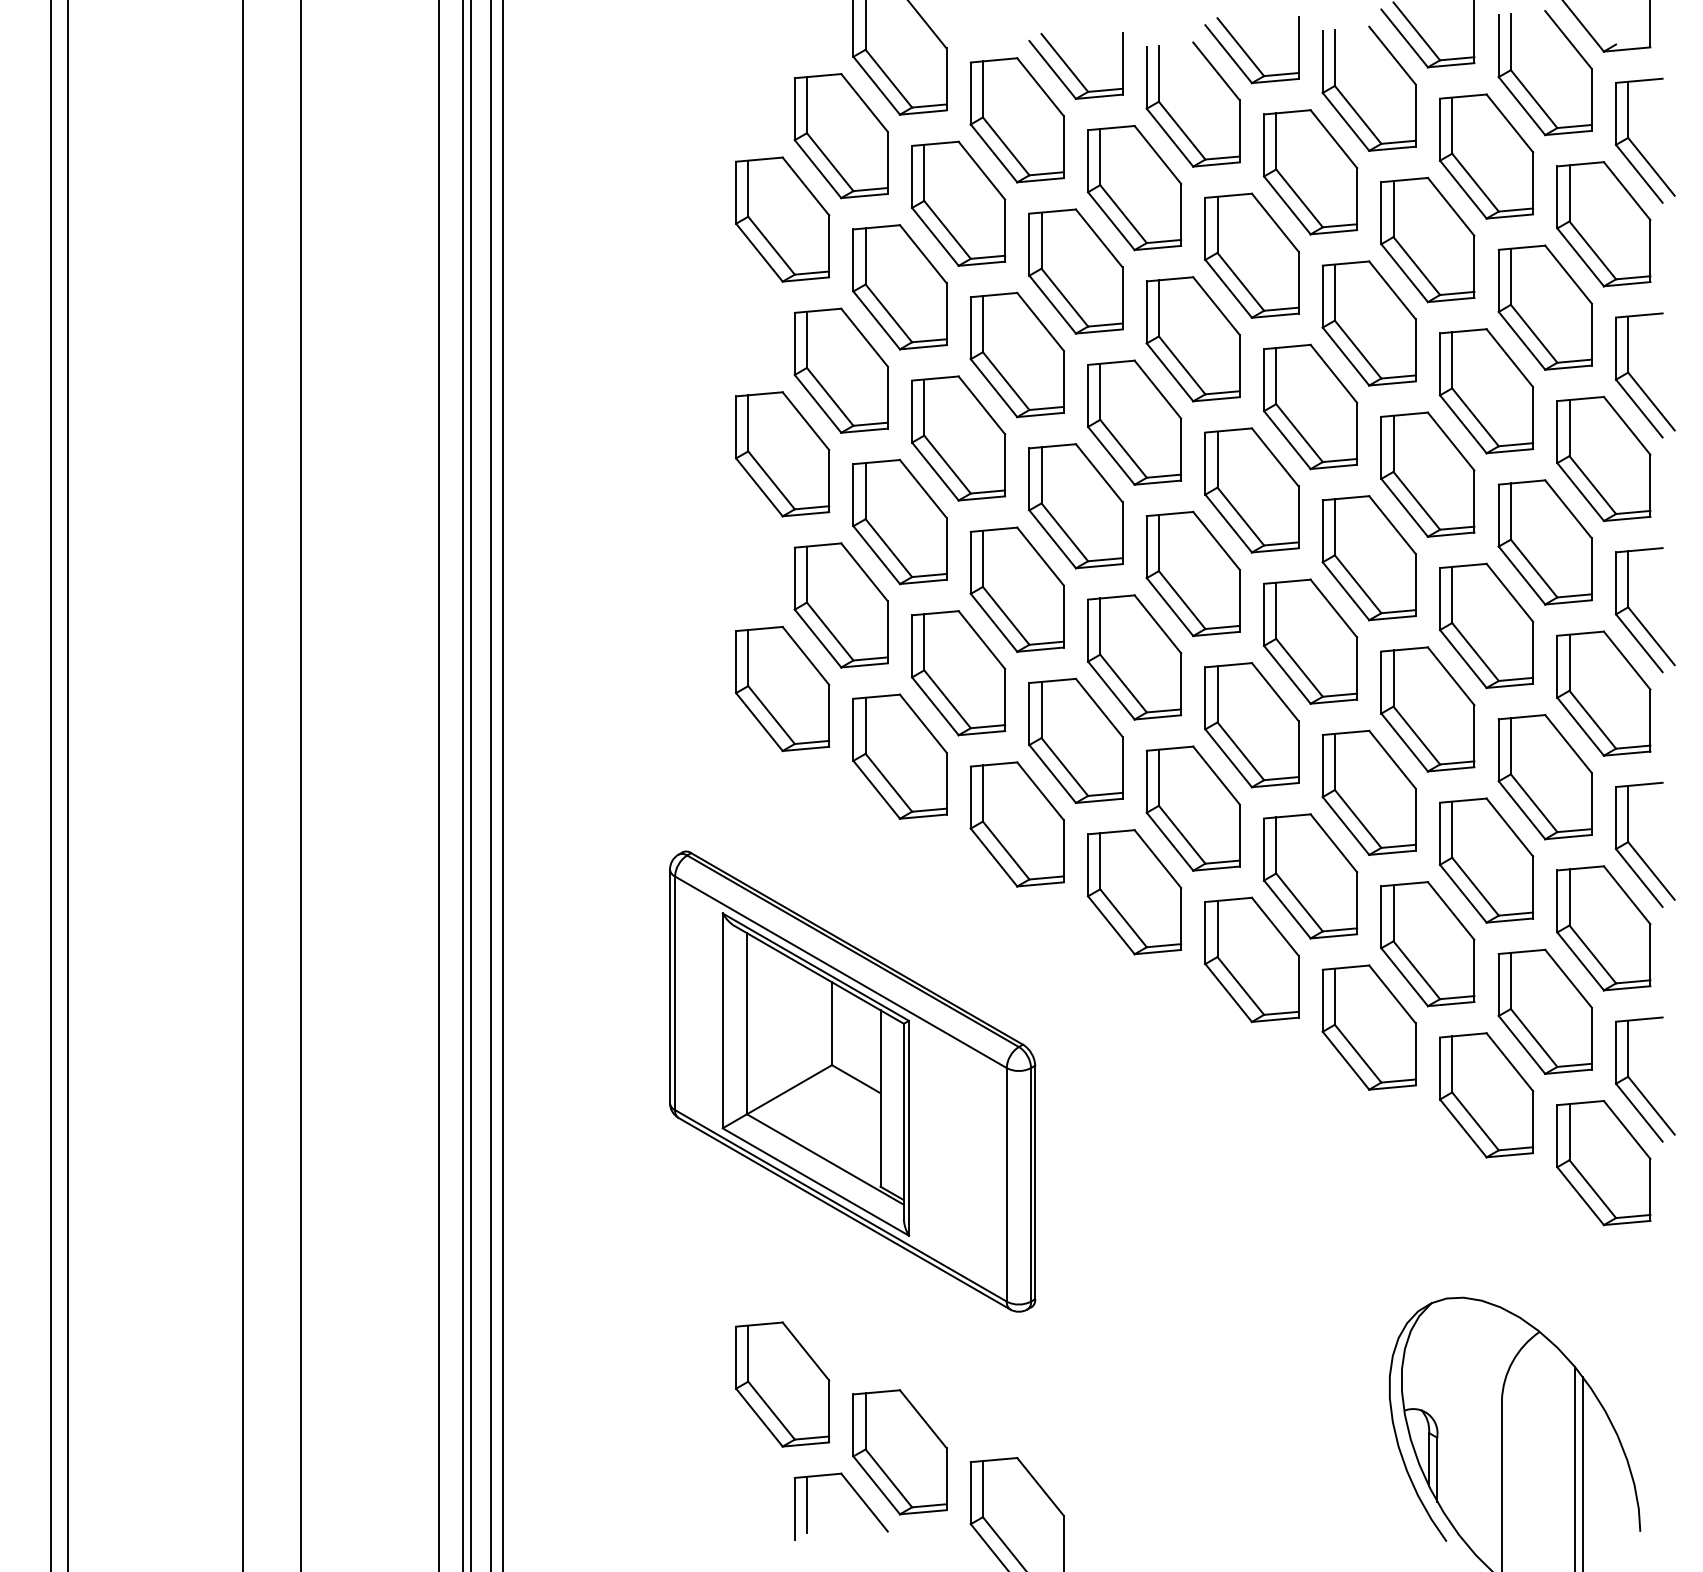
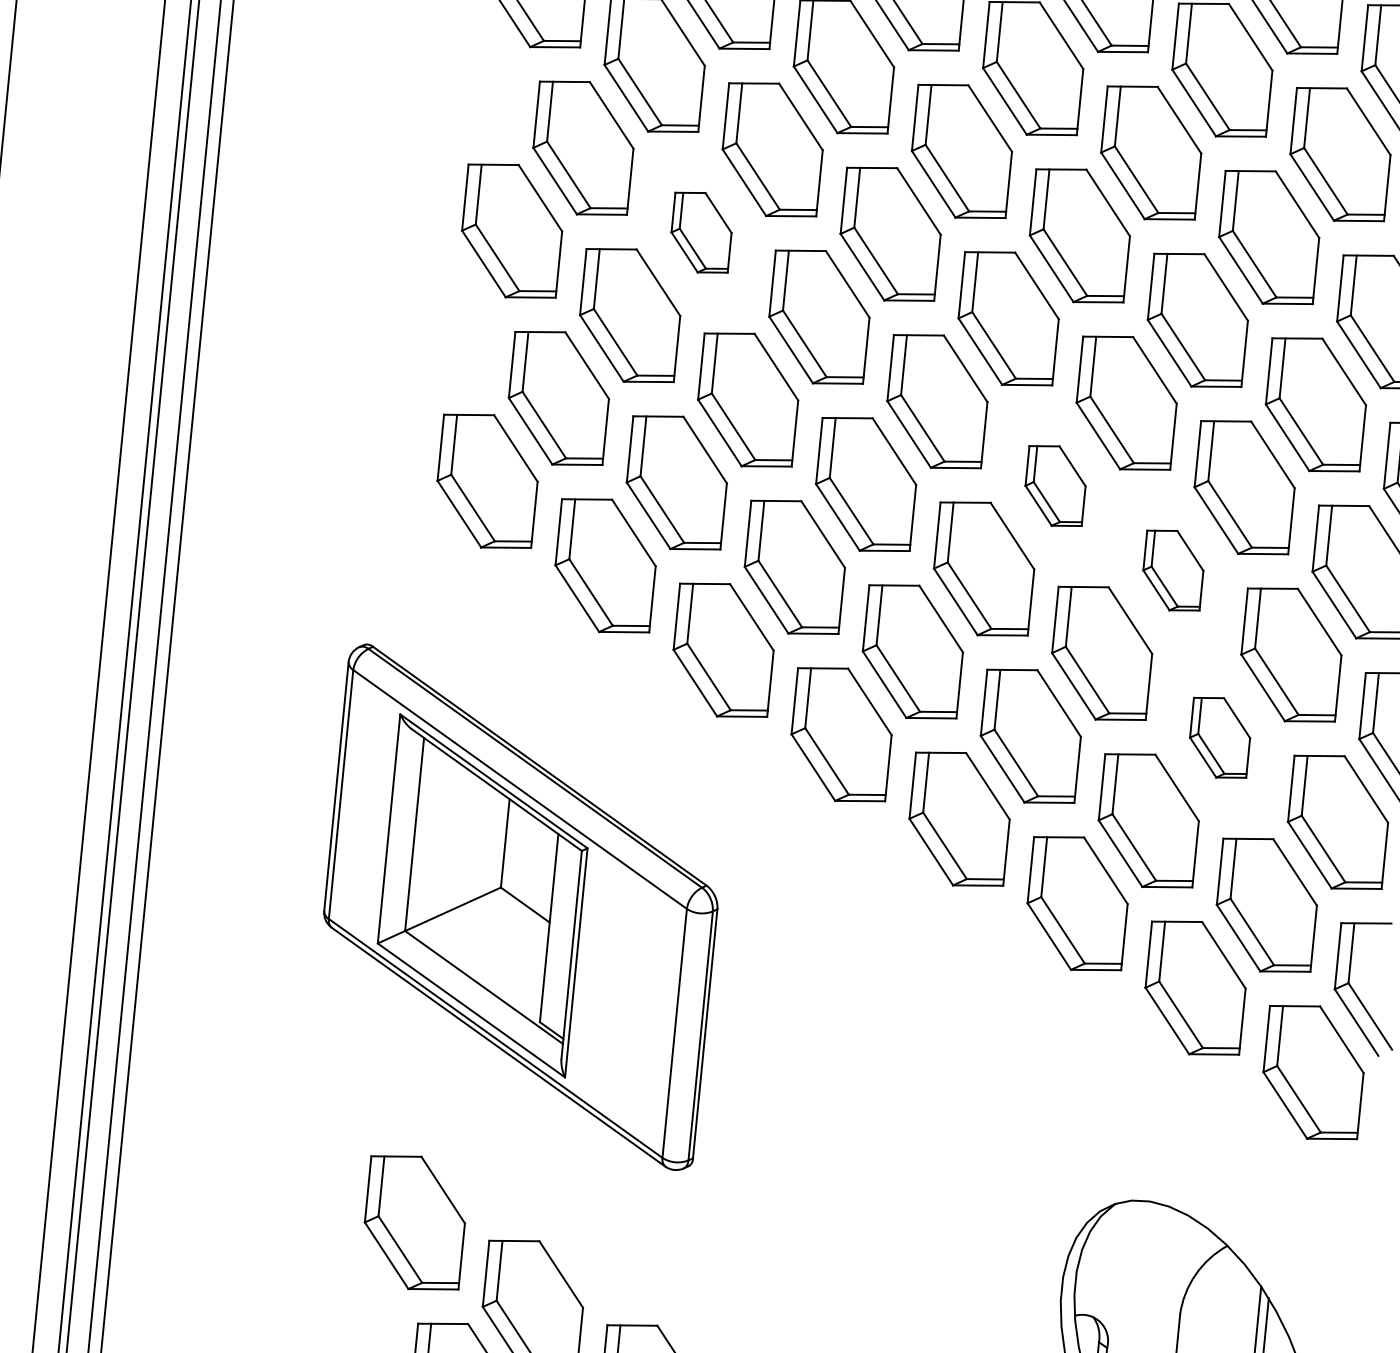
part: (958, 438) -> (701, 232), size x0.6
part: (1310, 641) -> (1055, 485), size x0.6
part: (1427, 709) -> (1172, 570), size x0.6
part: (1486, 860) -> (1220, 737), size x0.6

